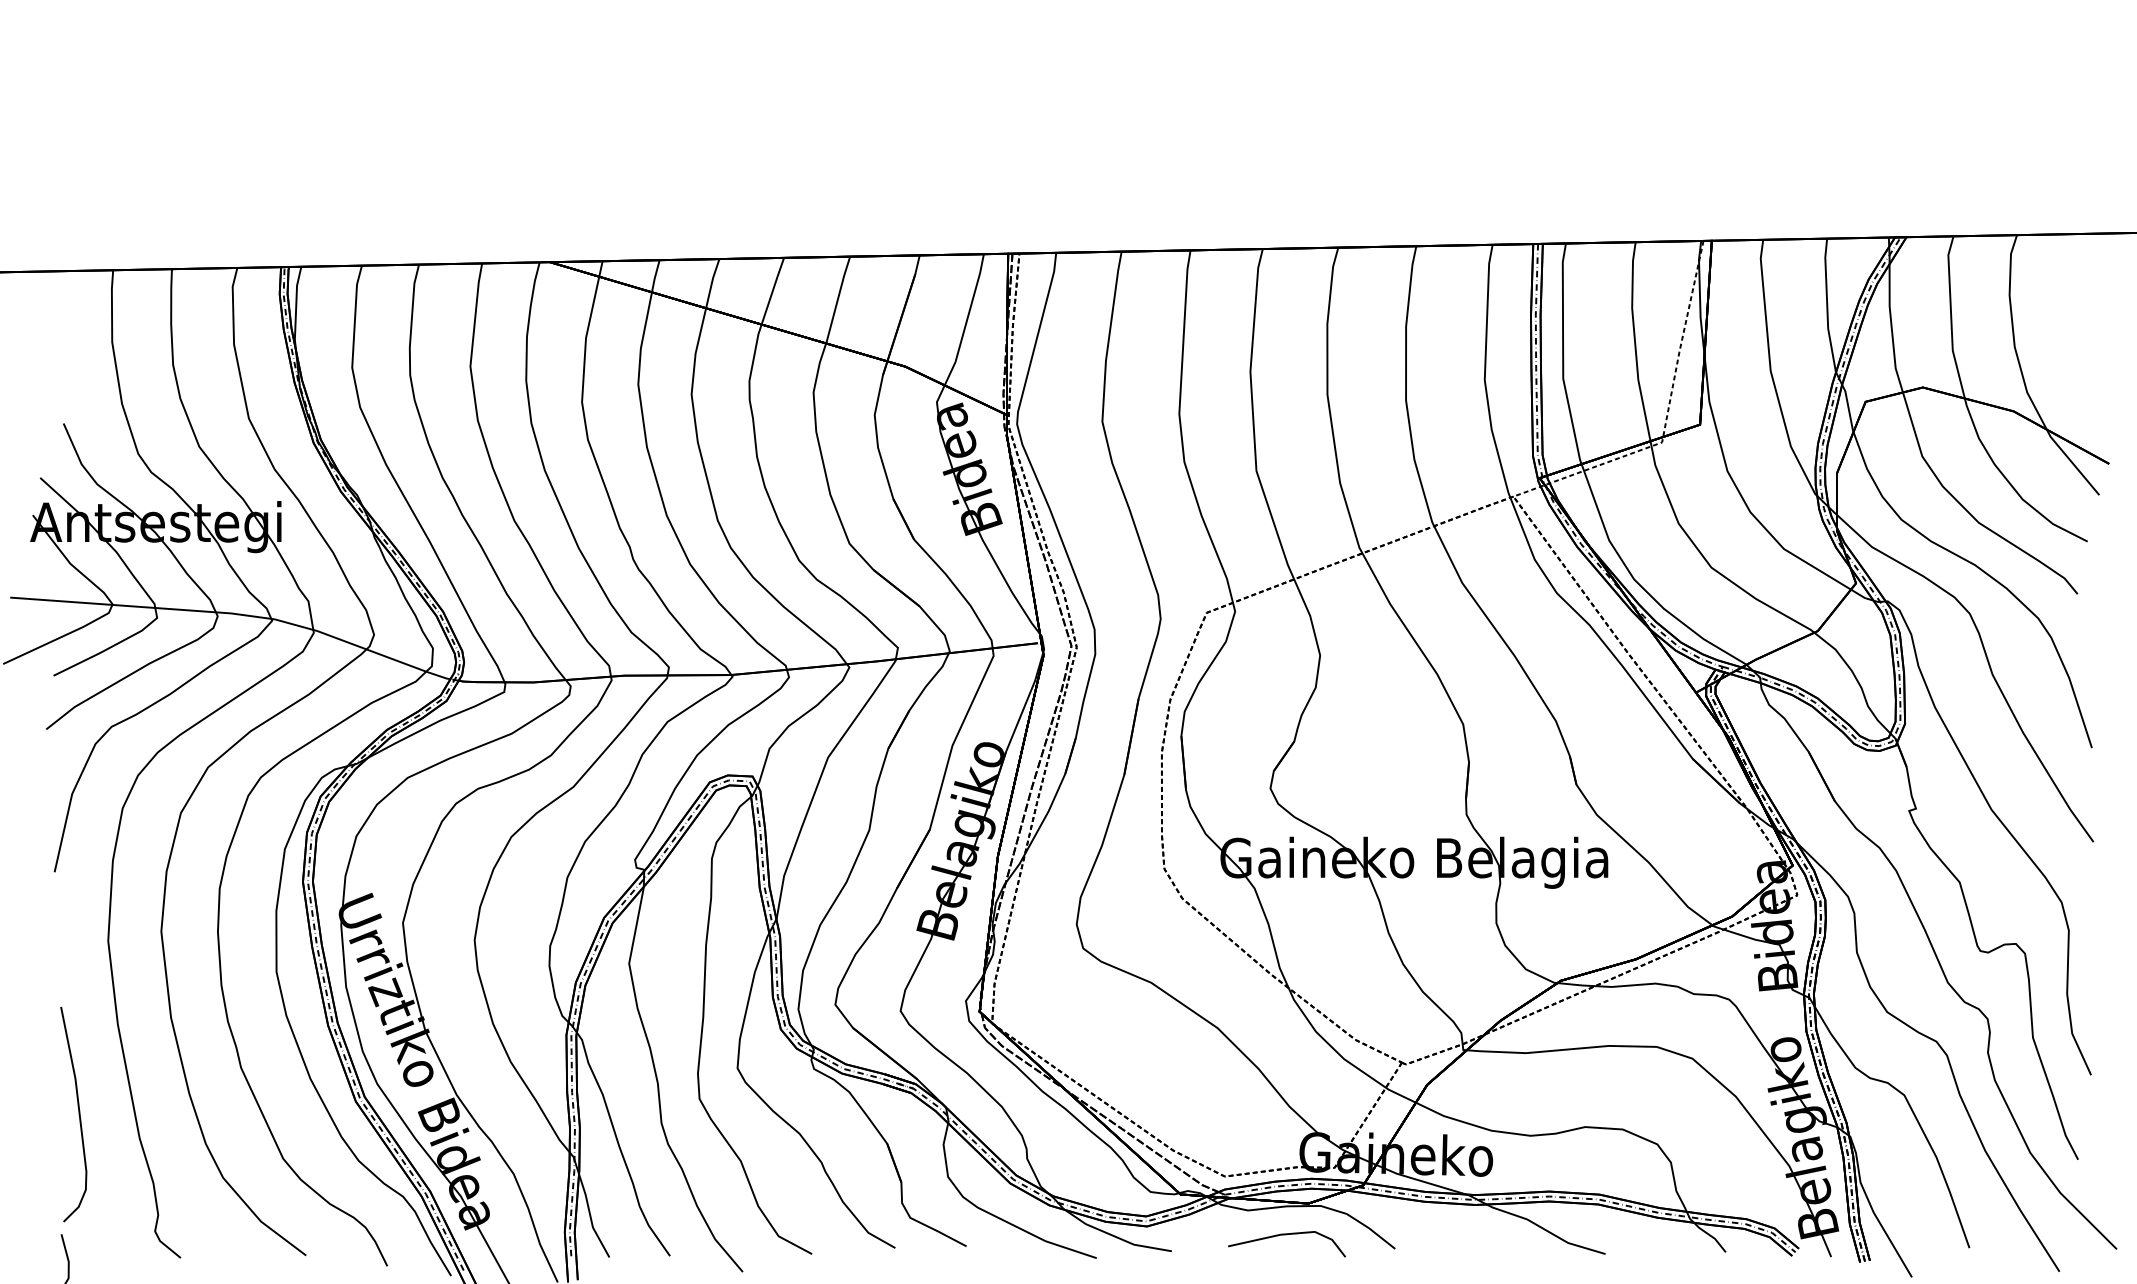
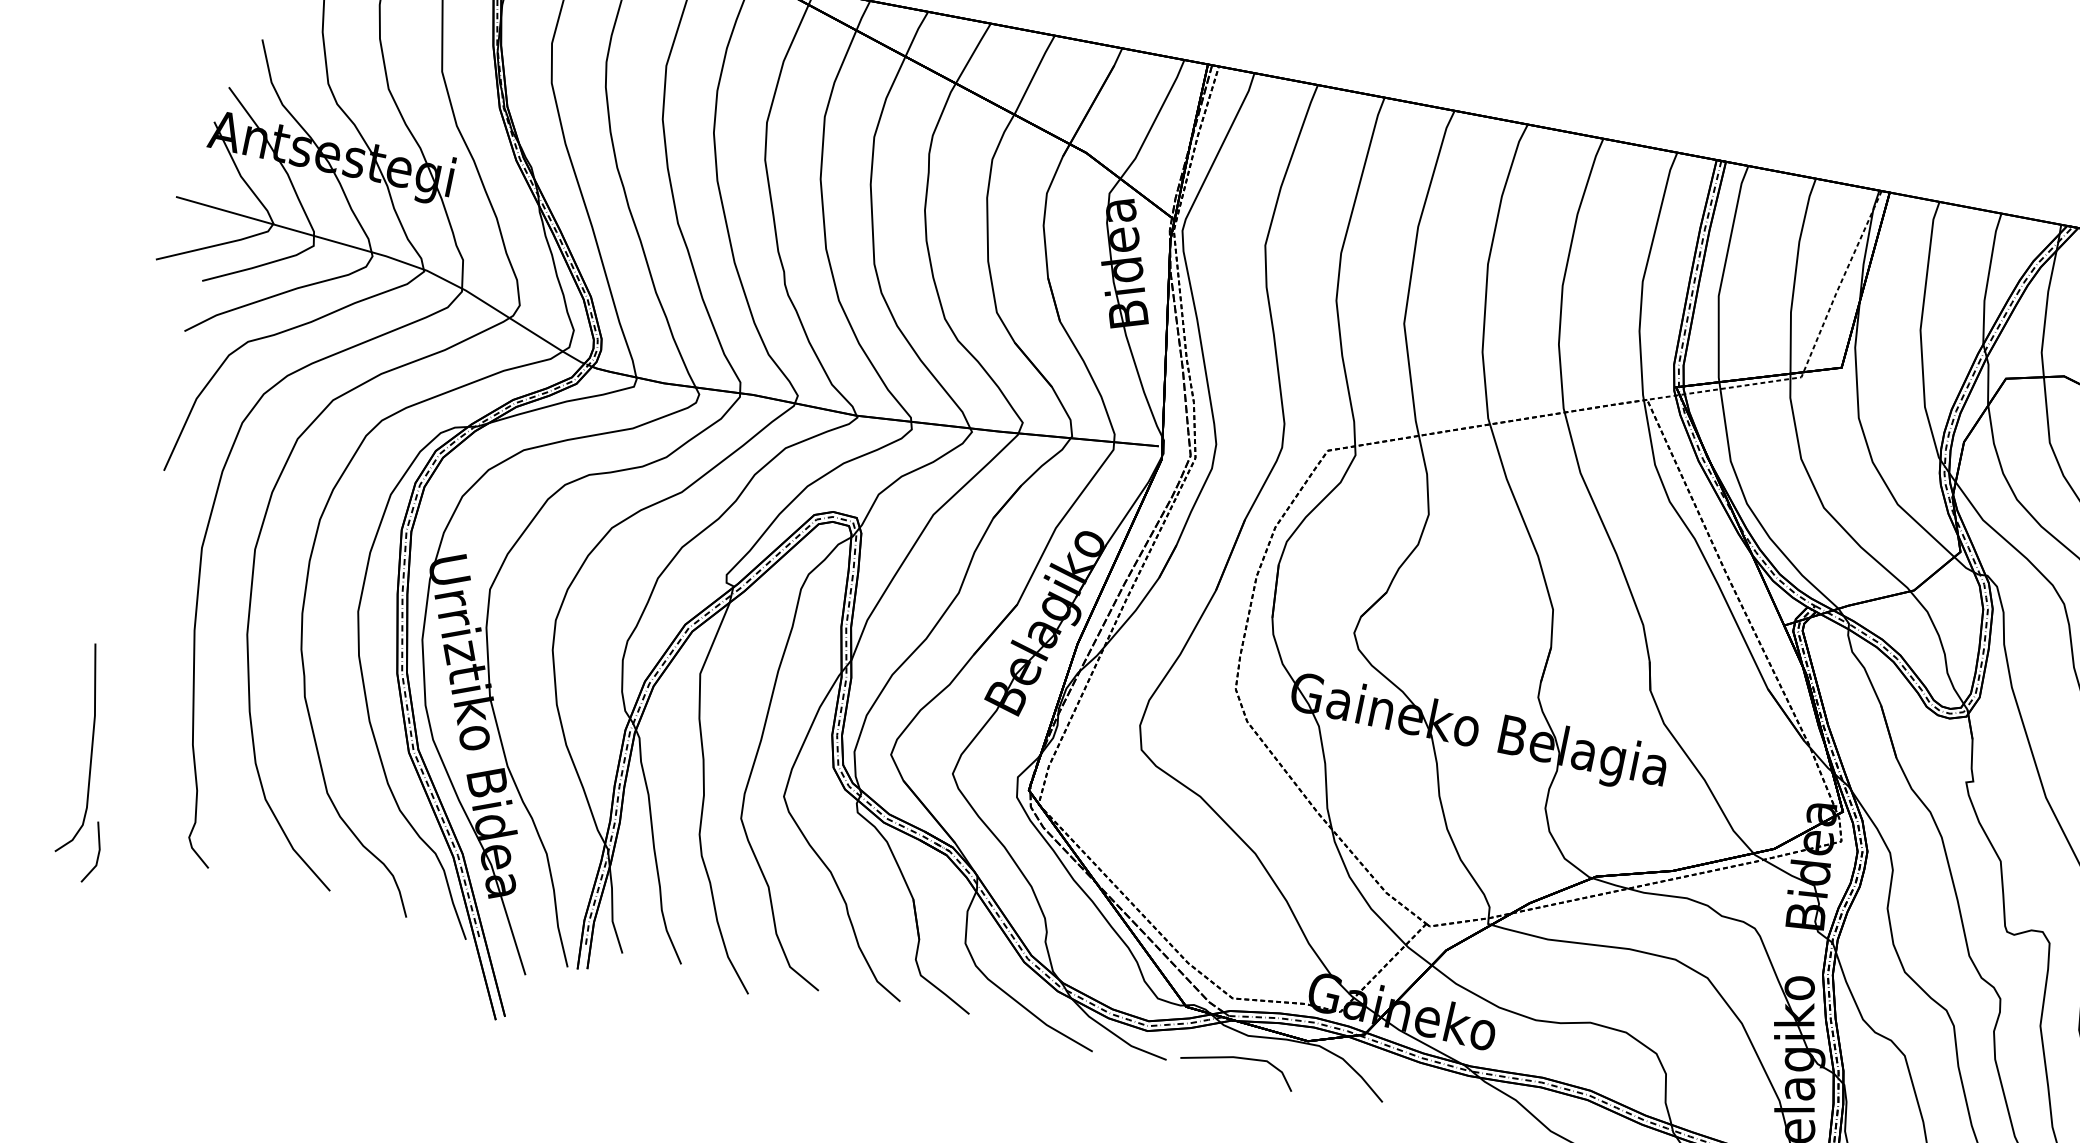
curve: (78, 1114) -> (90, 750), moved
line: (1286, 1235) -> (1238, 1059), moved

